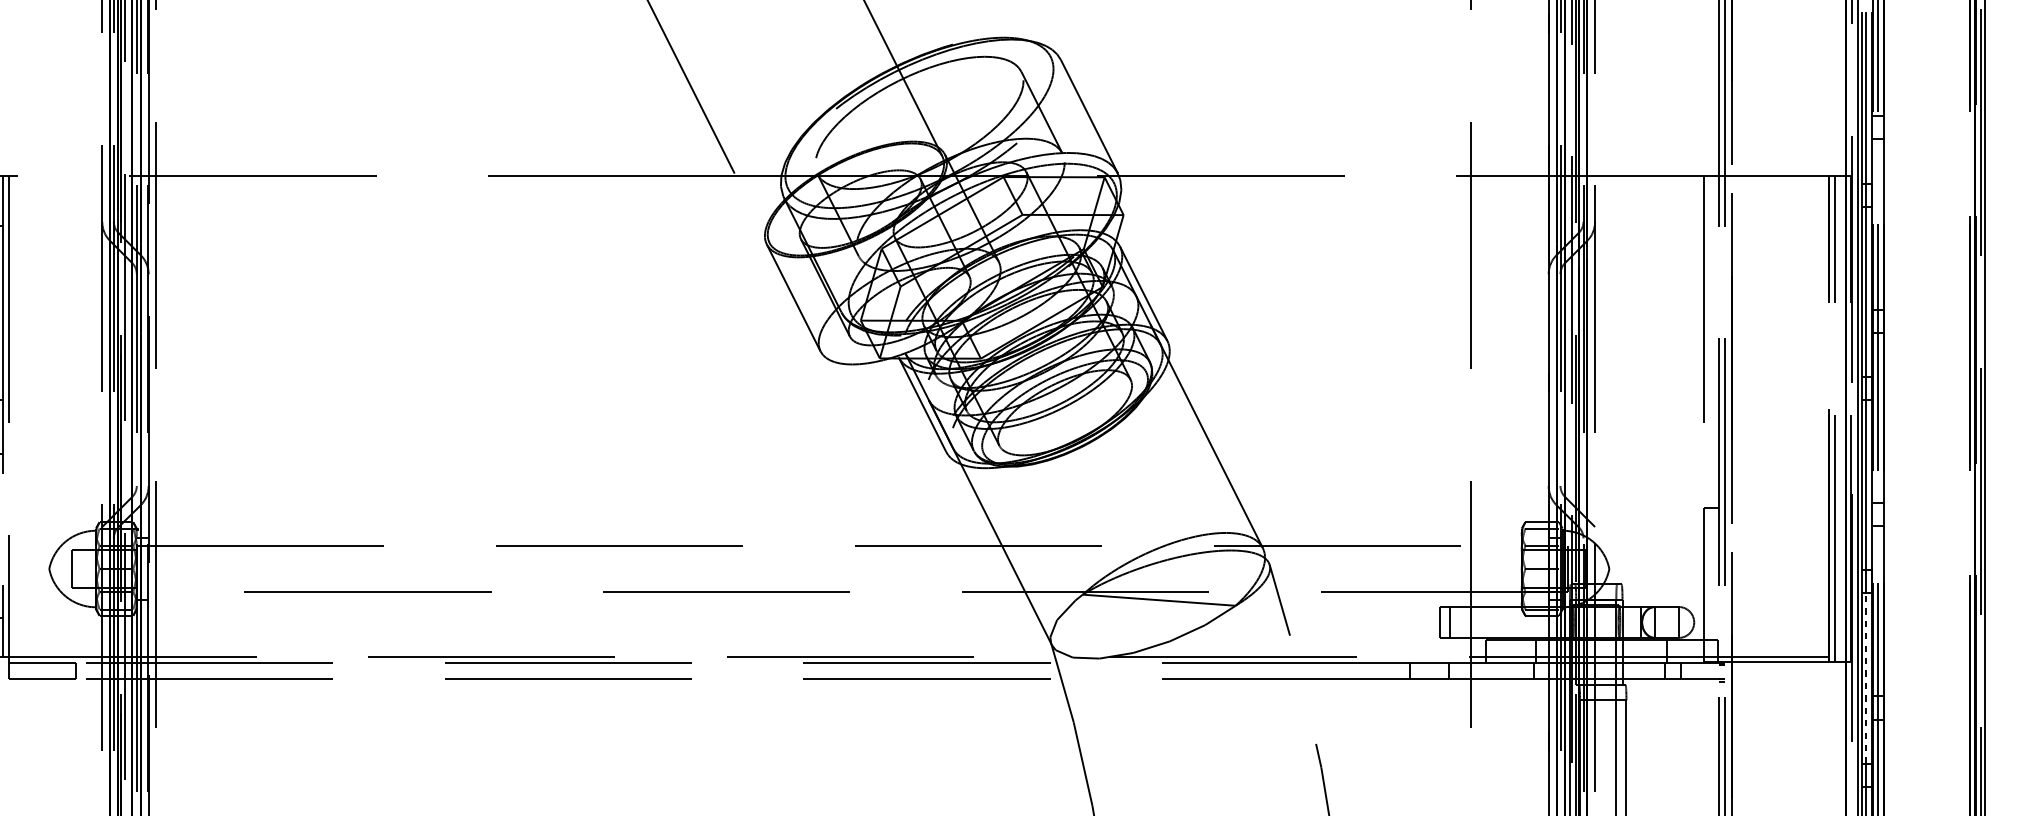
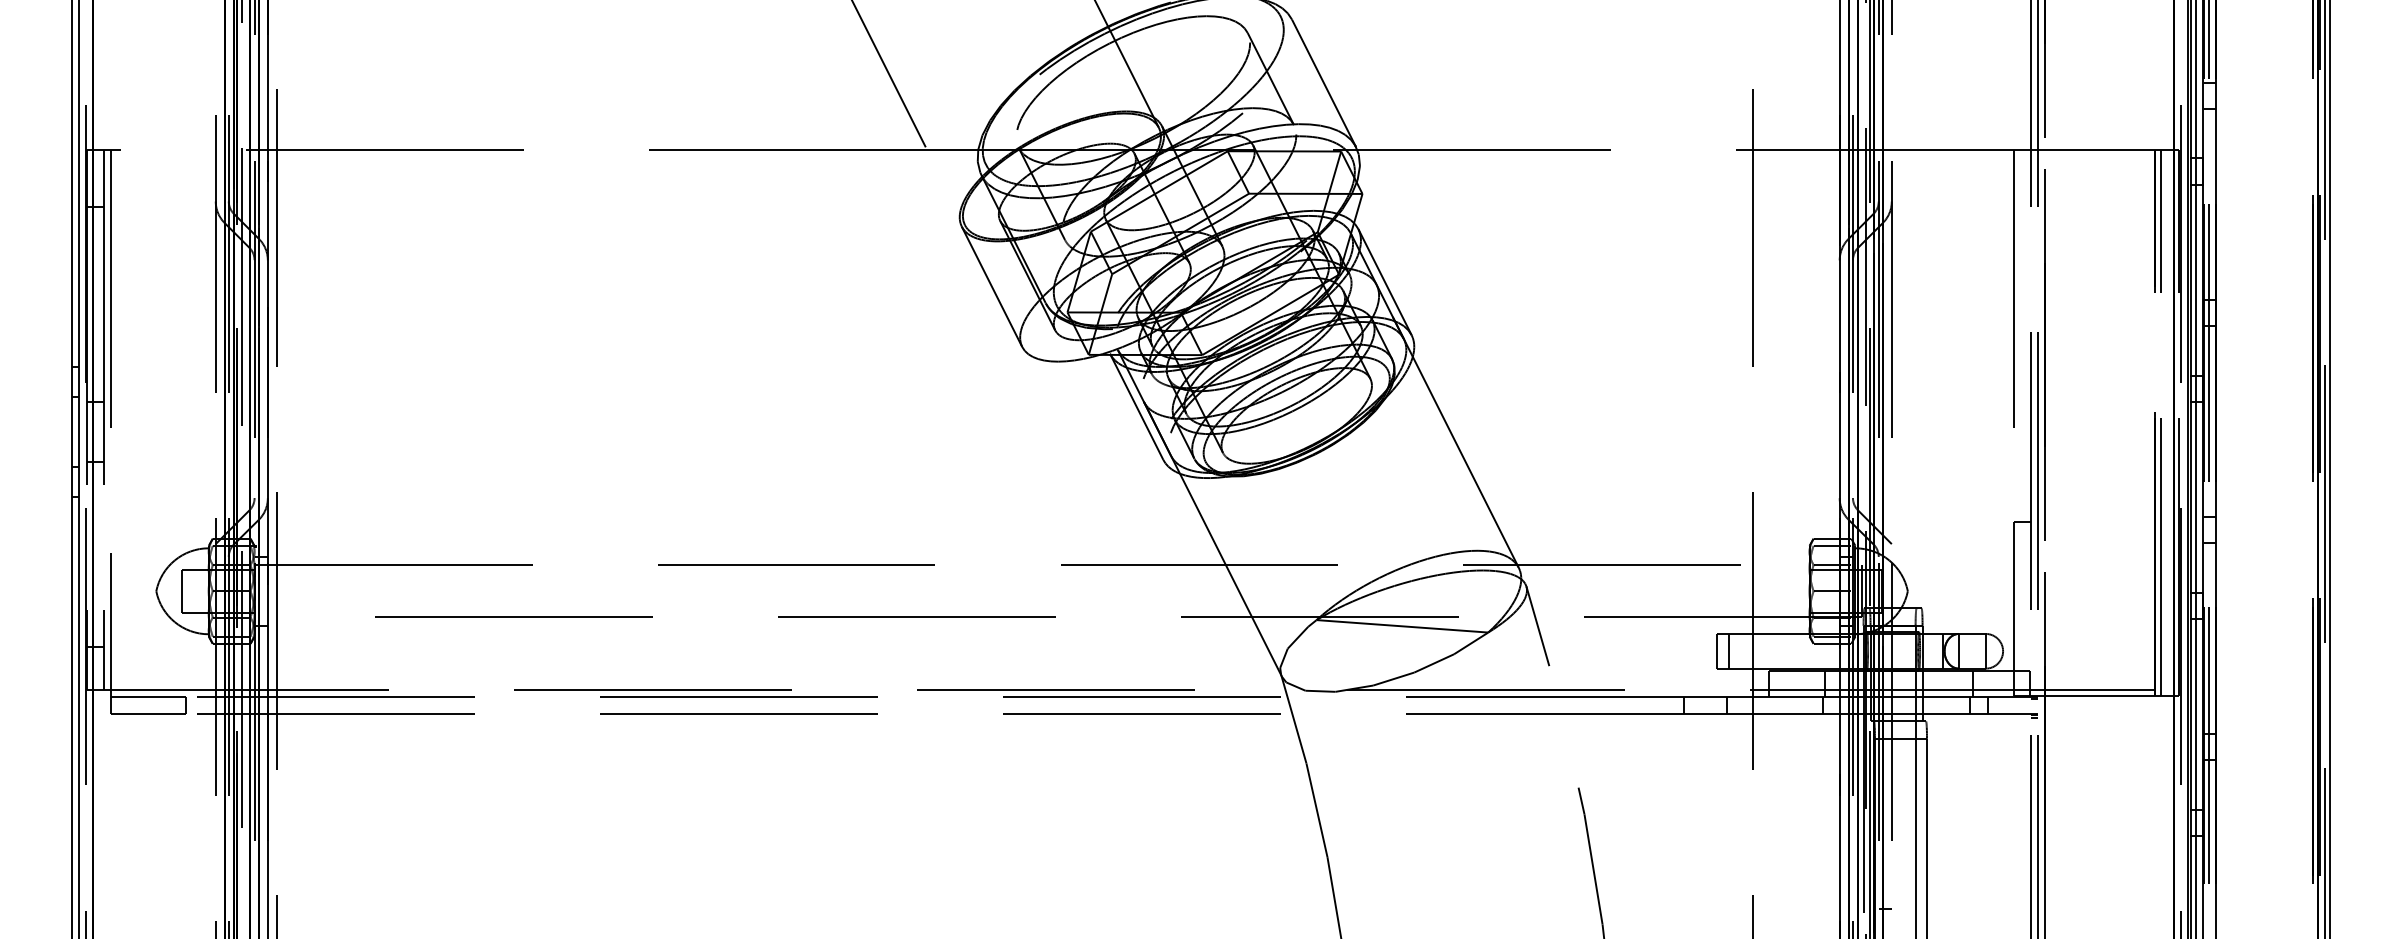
line: (1866, 678) -> (2196, 714), dashed -> solid

